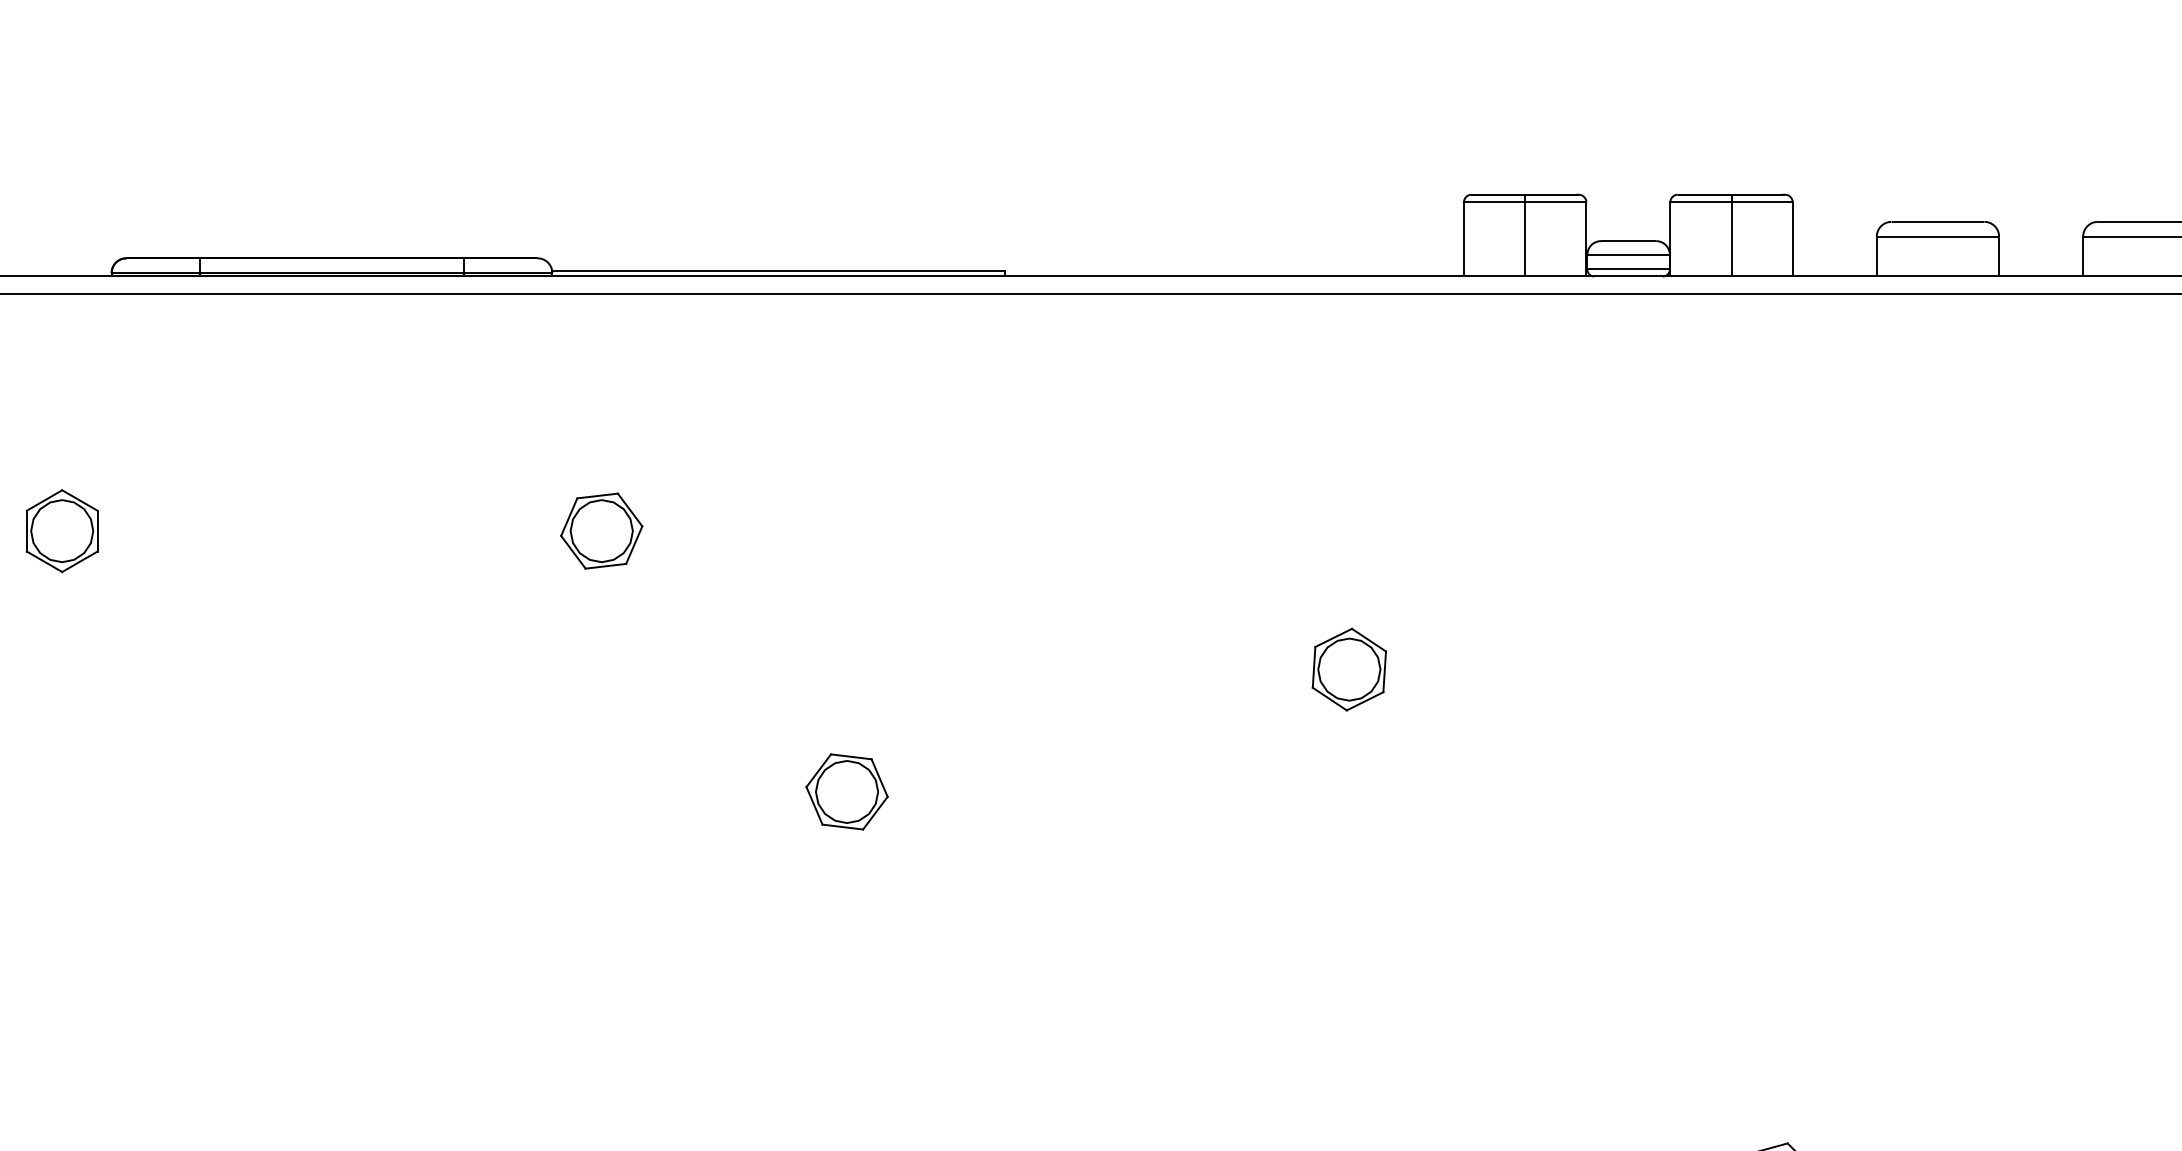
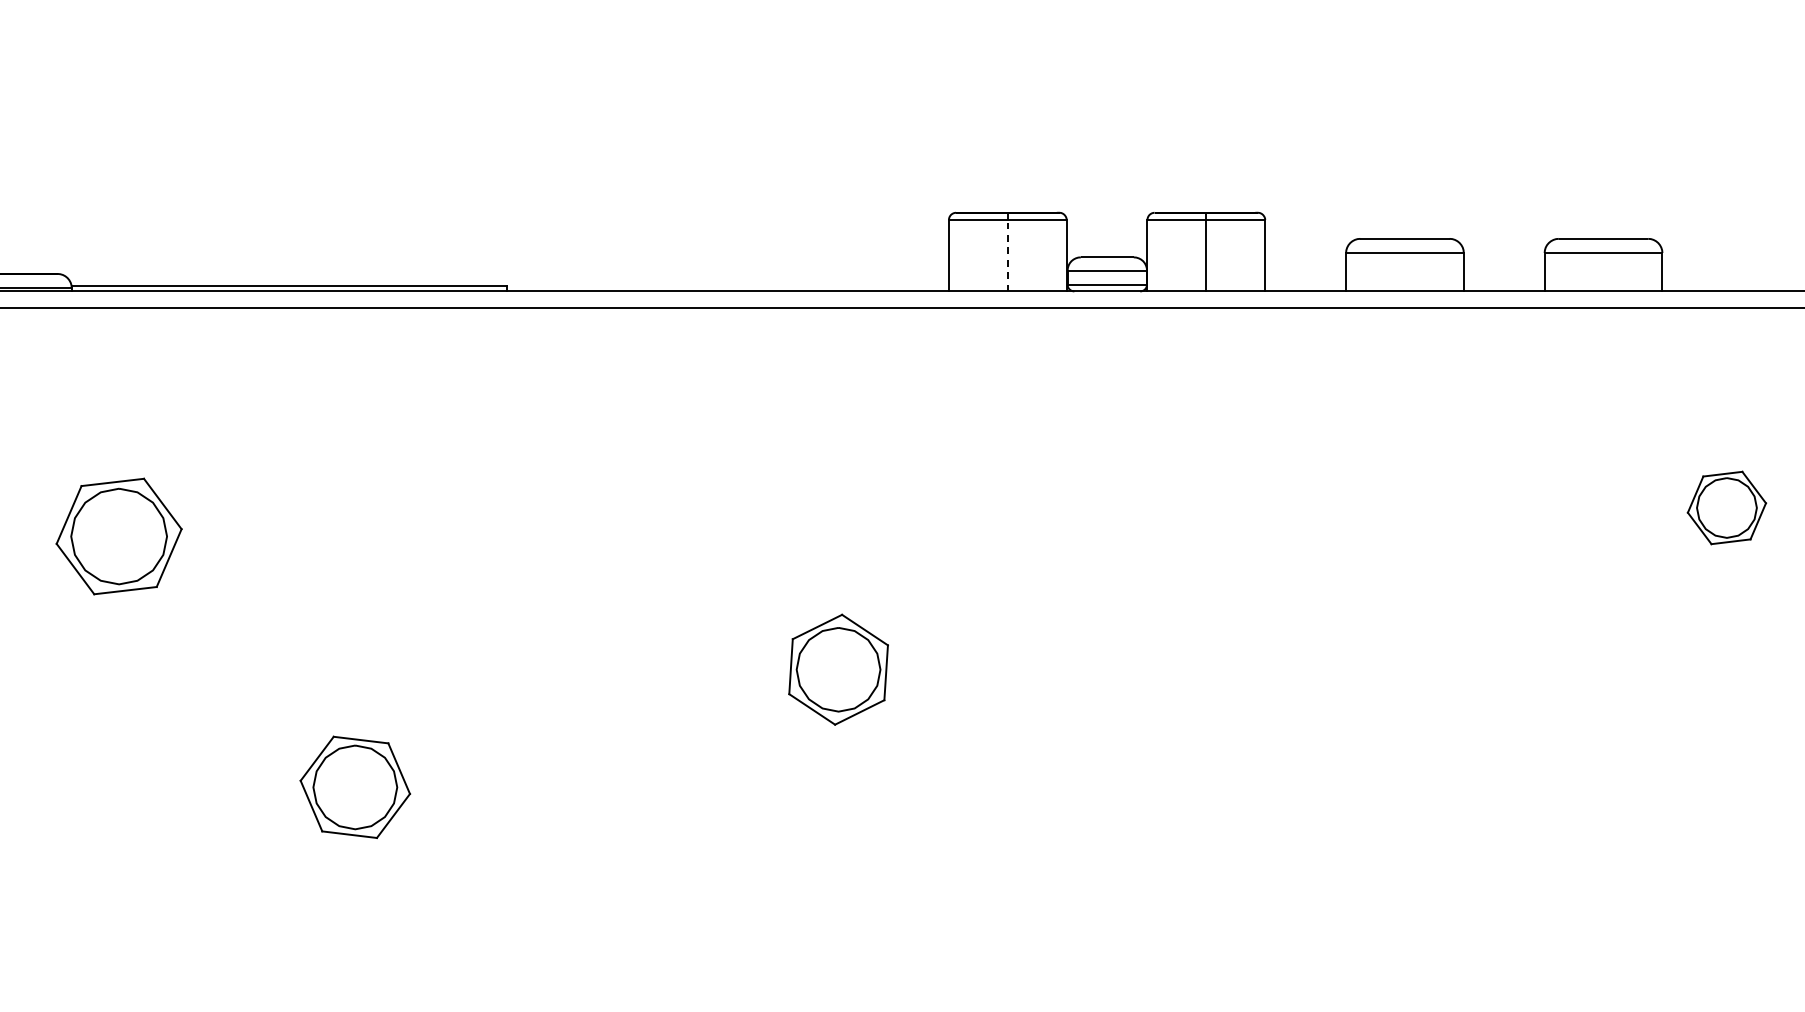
line: (1525, 238) -> (1008, 254), solid -> dashed
part: (601, 530) -> (119, 535), size x1.6
part: (1349, 669) -> (838, 669), size x1.4
part: (846, 791) -> (354, 786), size x1.4

